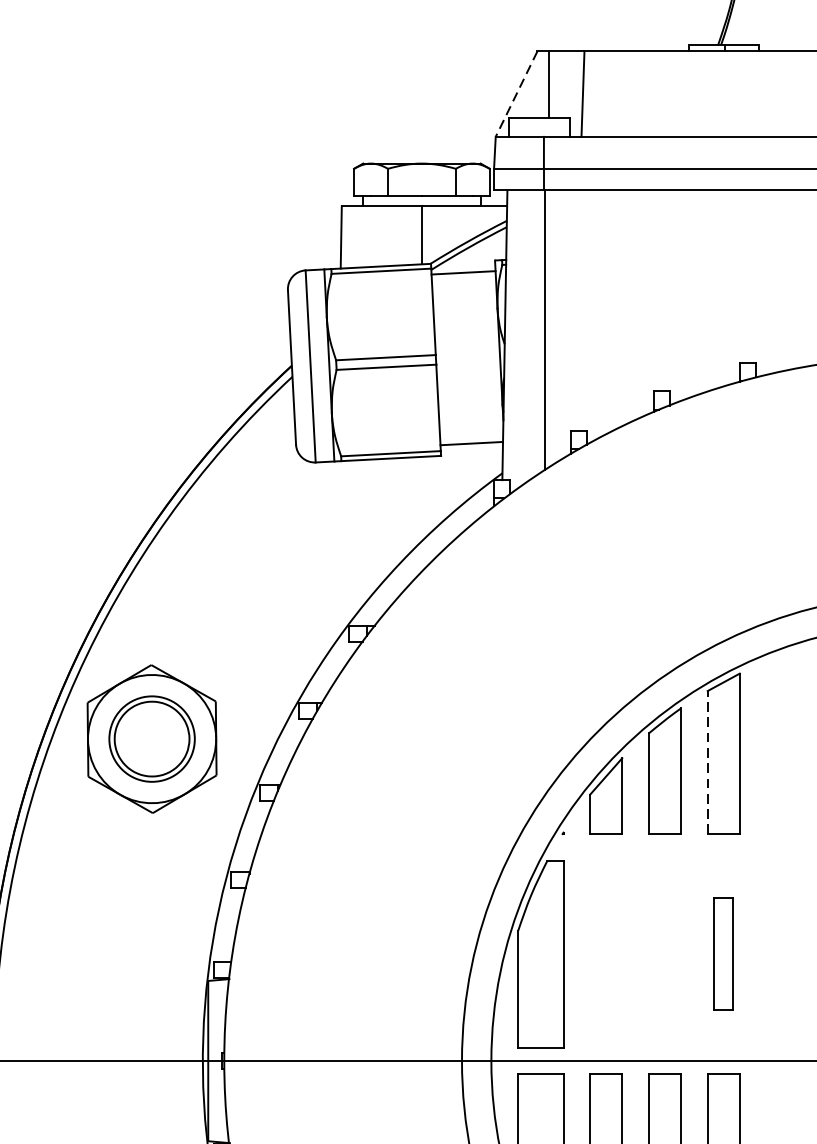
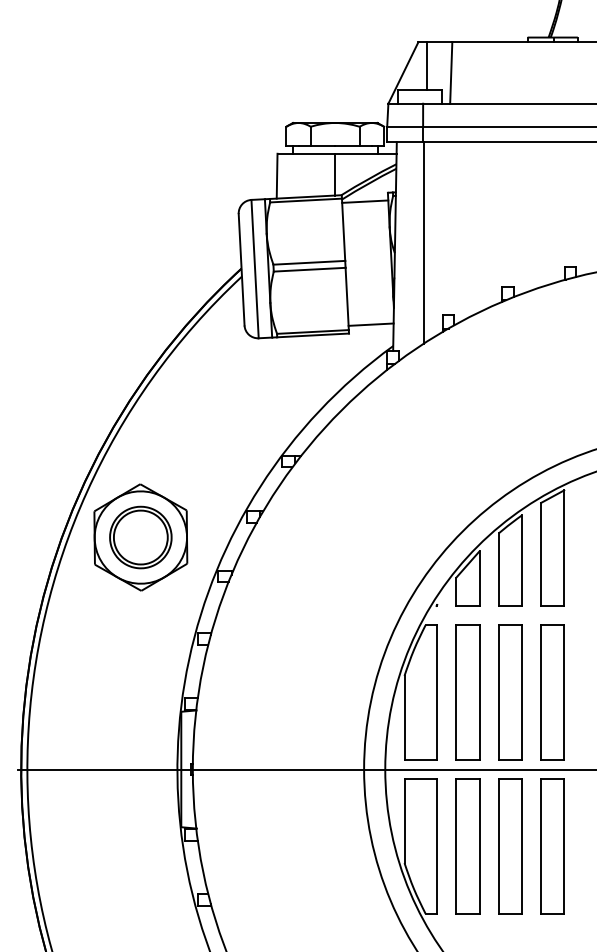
line: (516, 94) -> (403, 73), dashed -> solid
line: (708, 762) -> (541, 554), dashed -> solid
part: (605, 954) -> (467, 692), added
part: (665, 954) -> (510, 692), added
part: (723, 954) -> (552, 692), size x1.67

